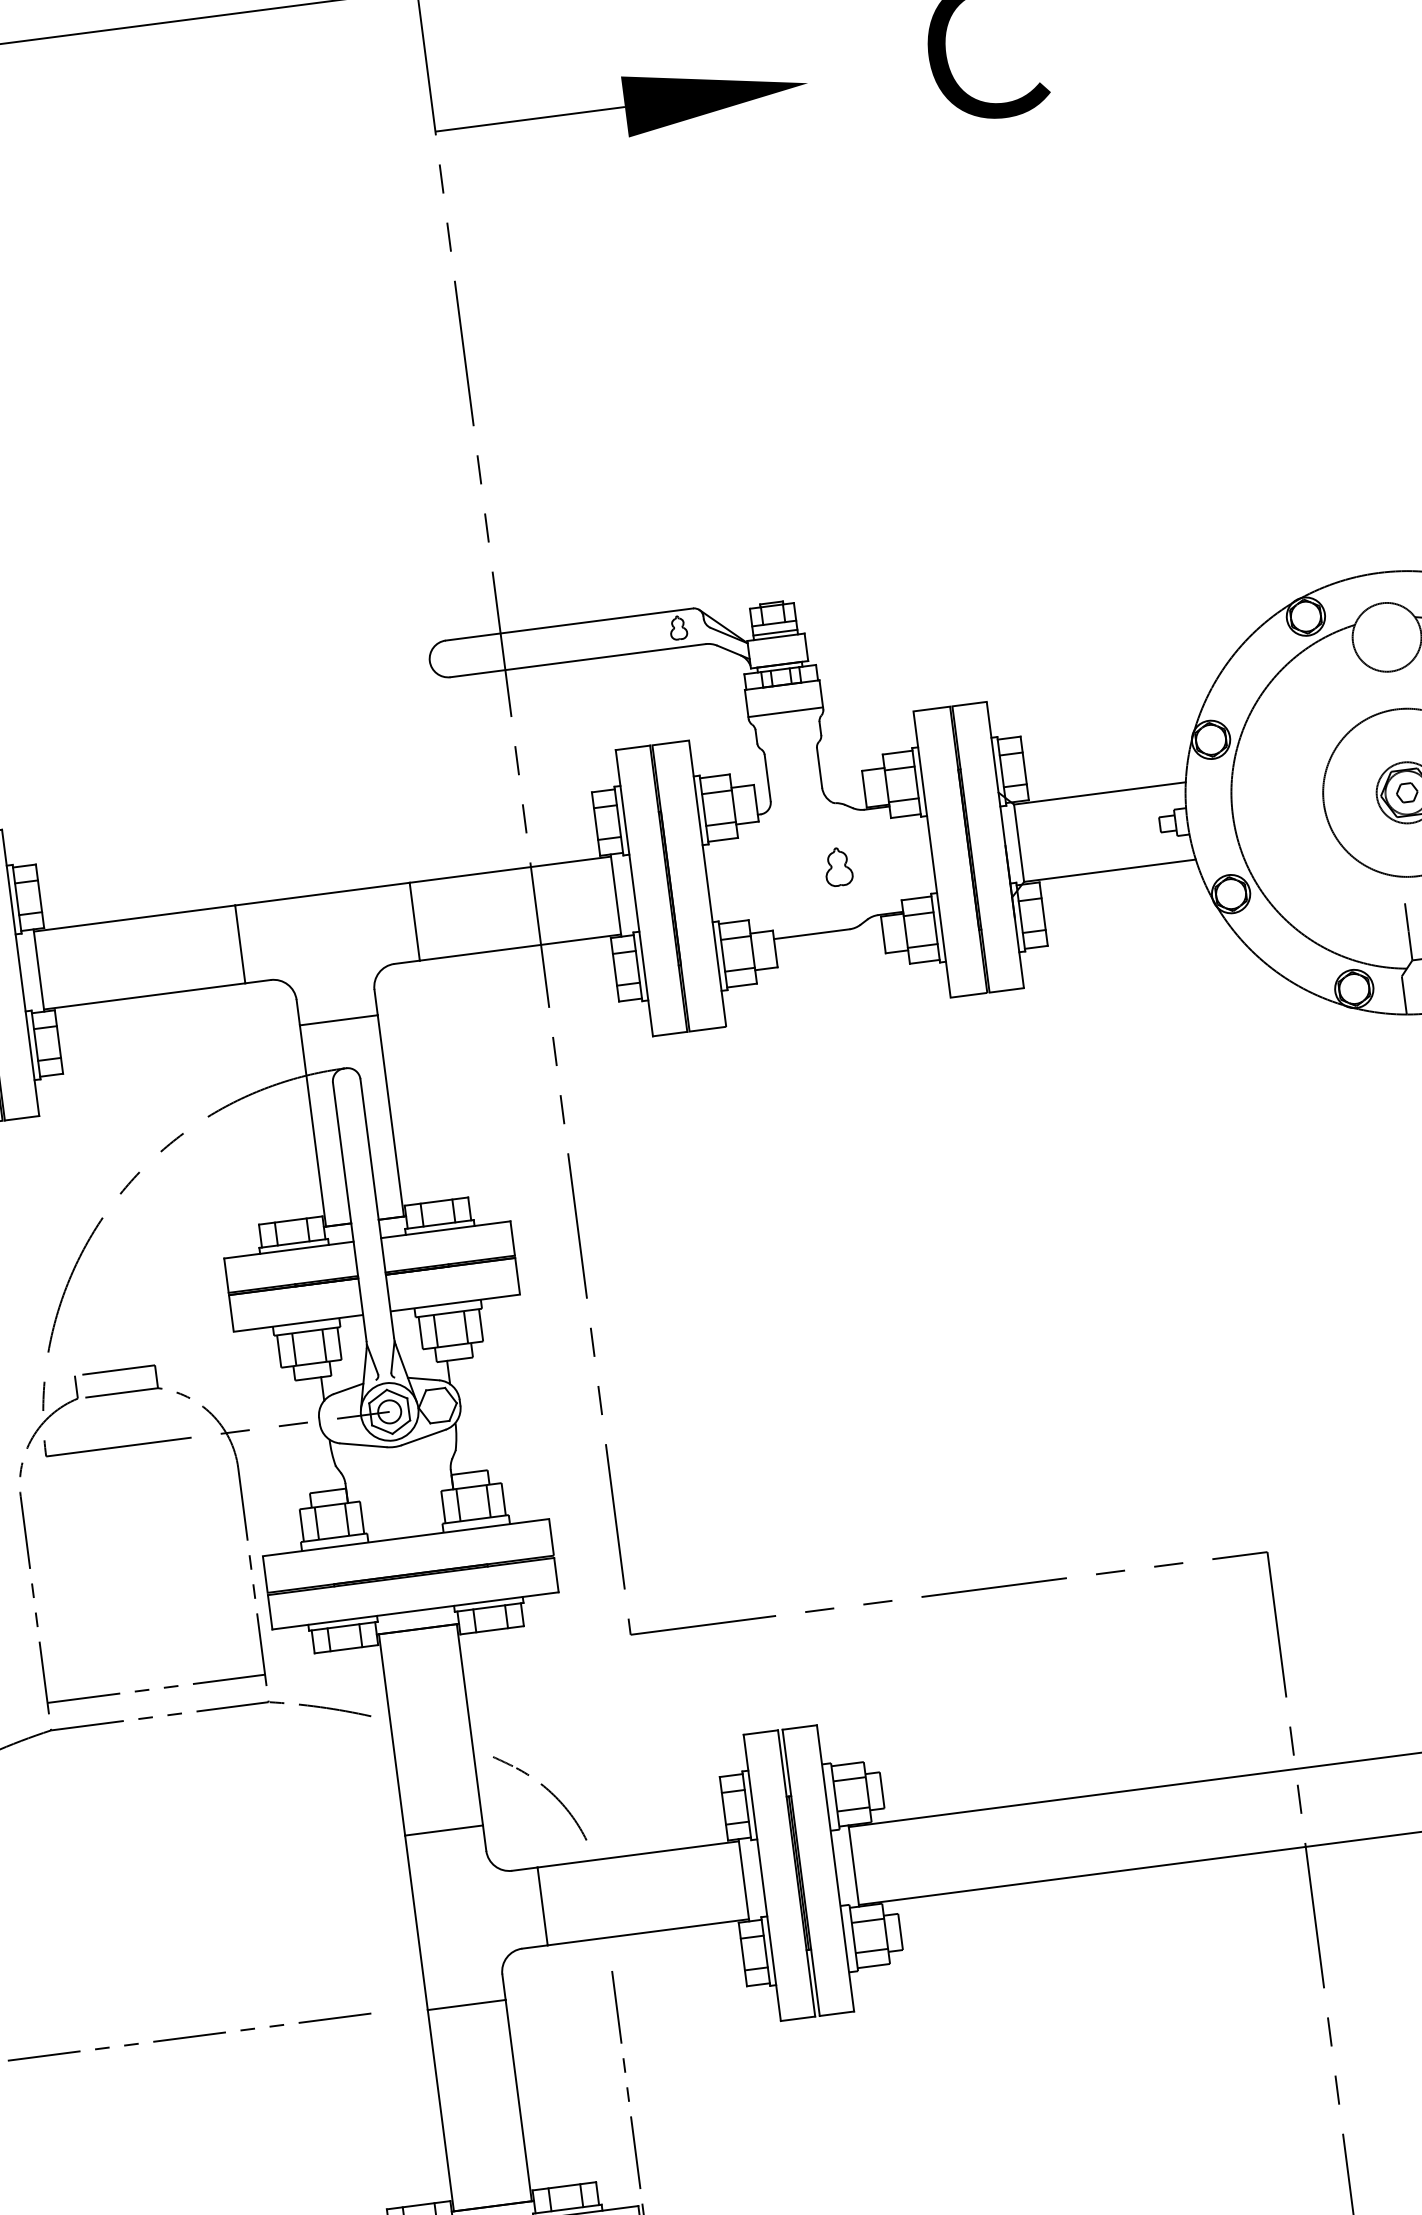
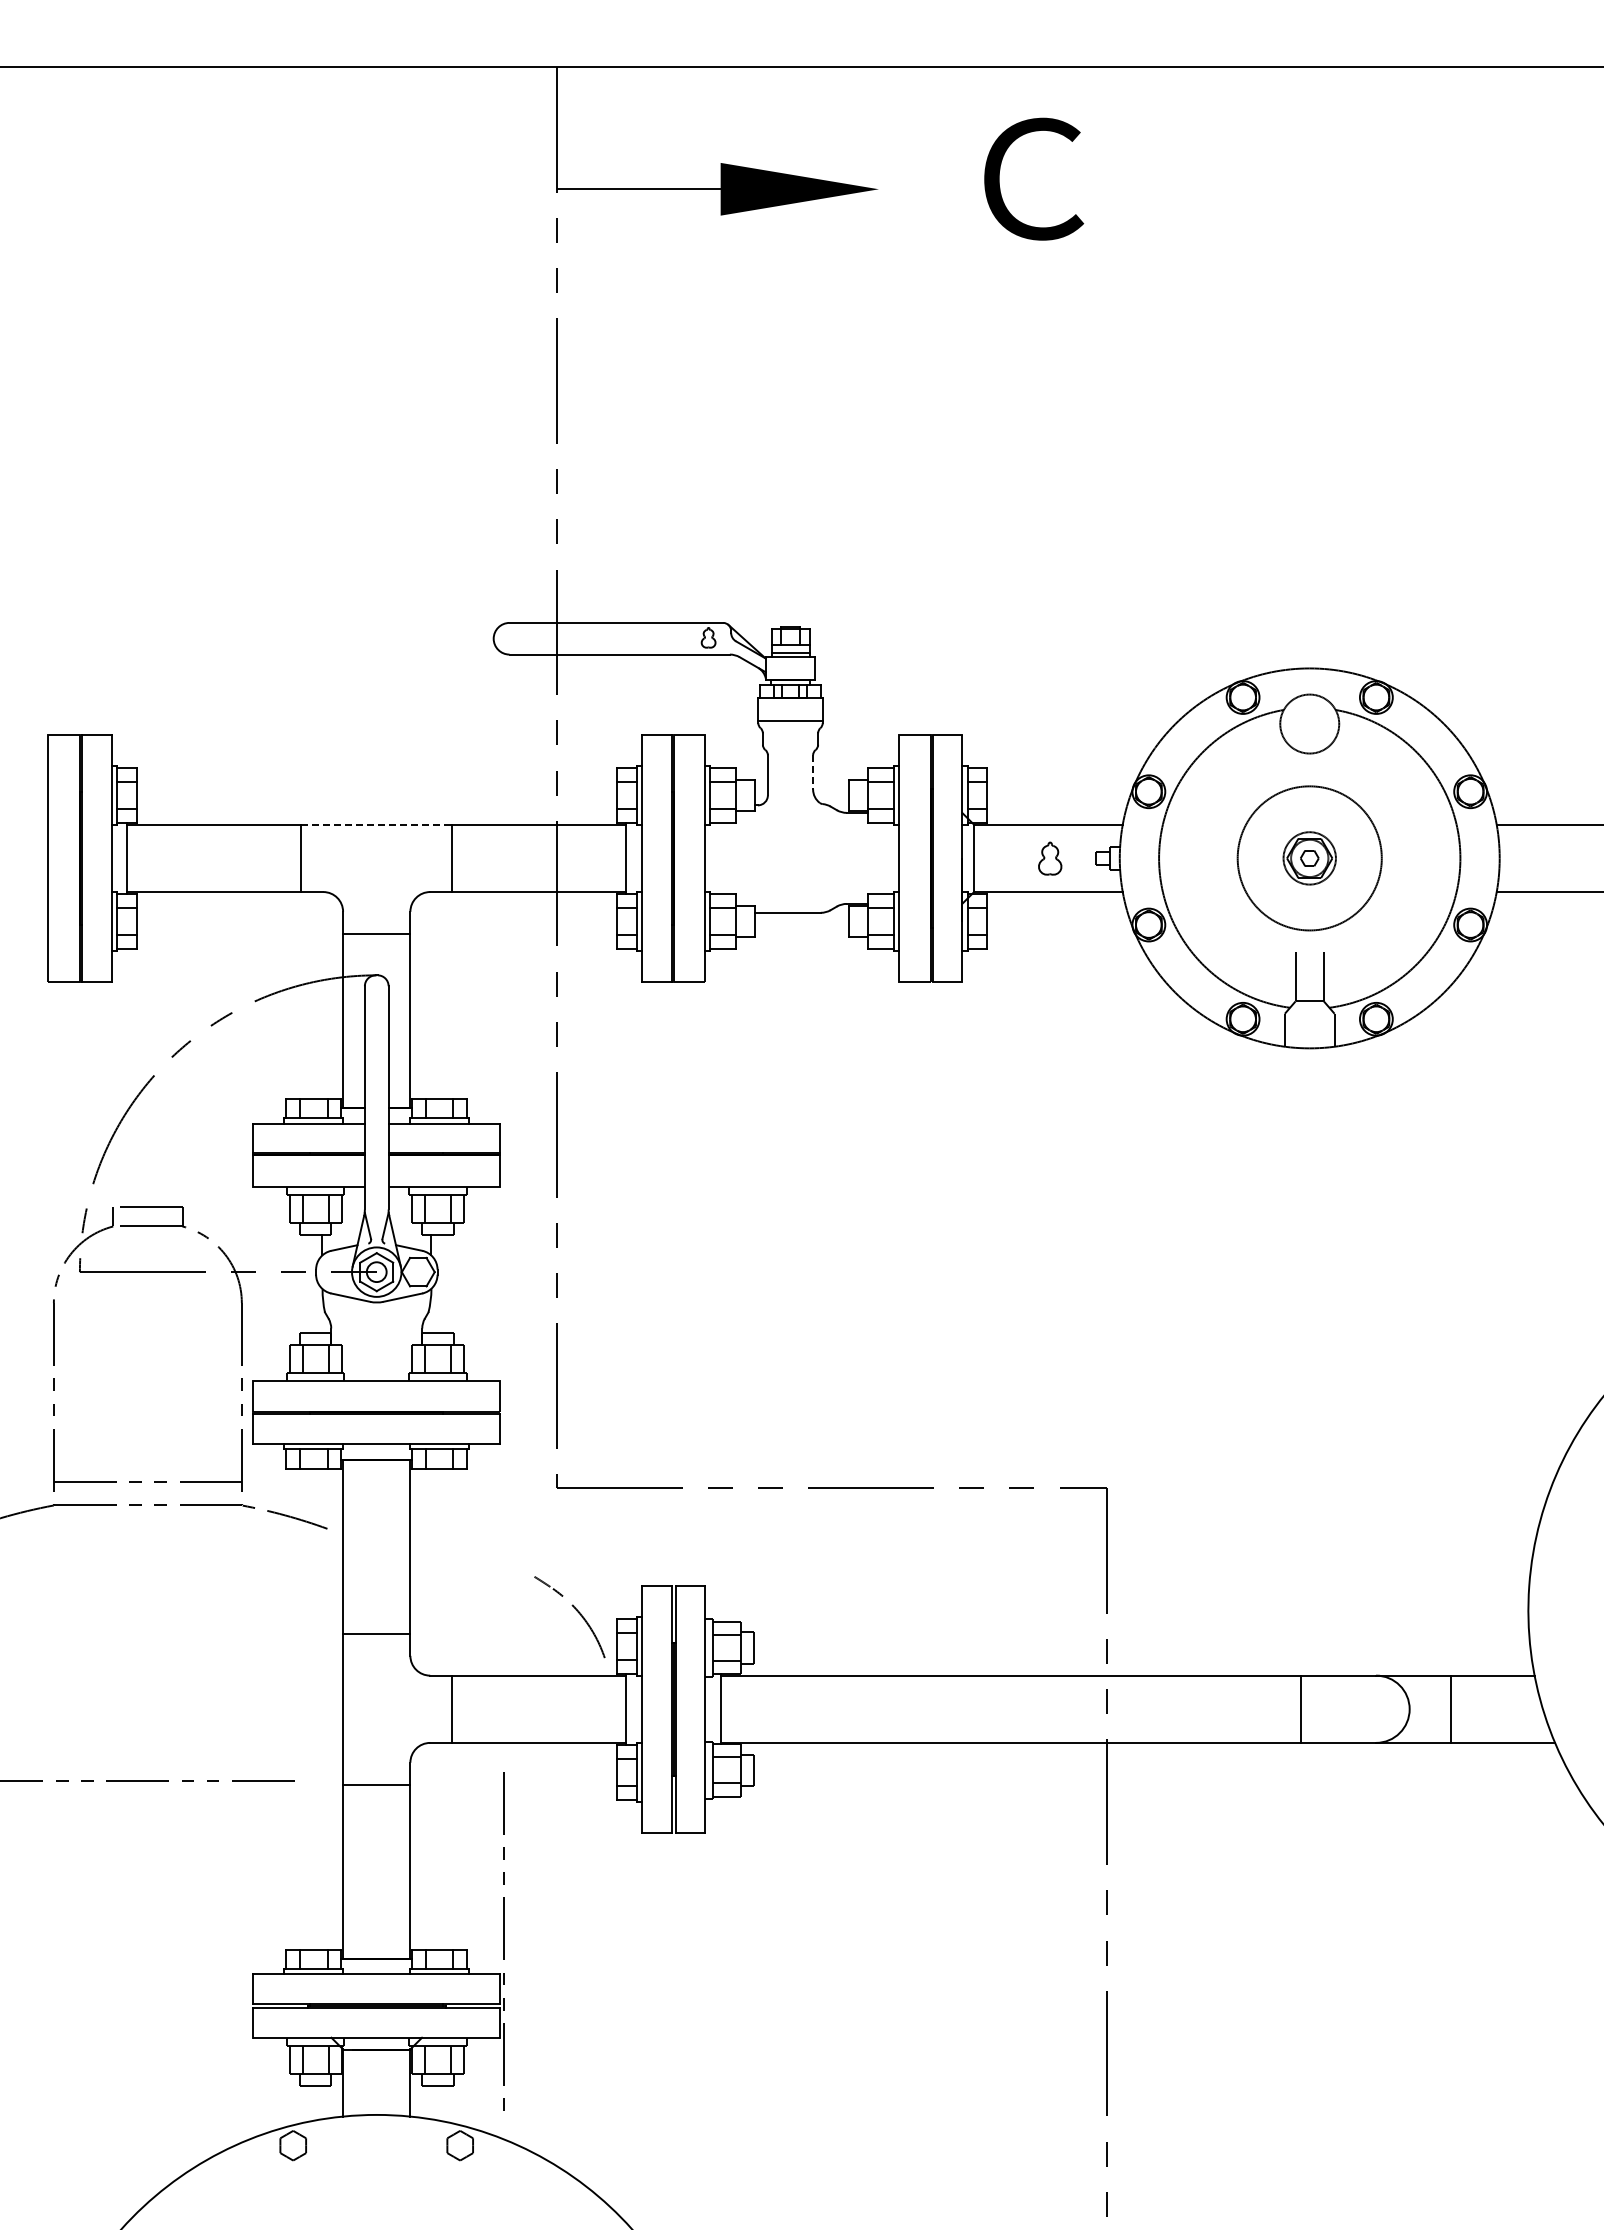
line: (820, 767) -> (813, 772), solid -> dashed
part: (838, 866) -> (1050, 858), moved
line: (323, 893) -> (377, 824), solid -> dashed
part: (546, 1790) -> (576, 1611), moved

